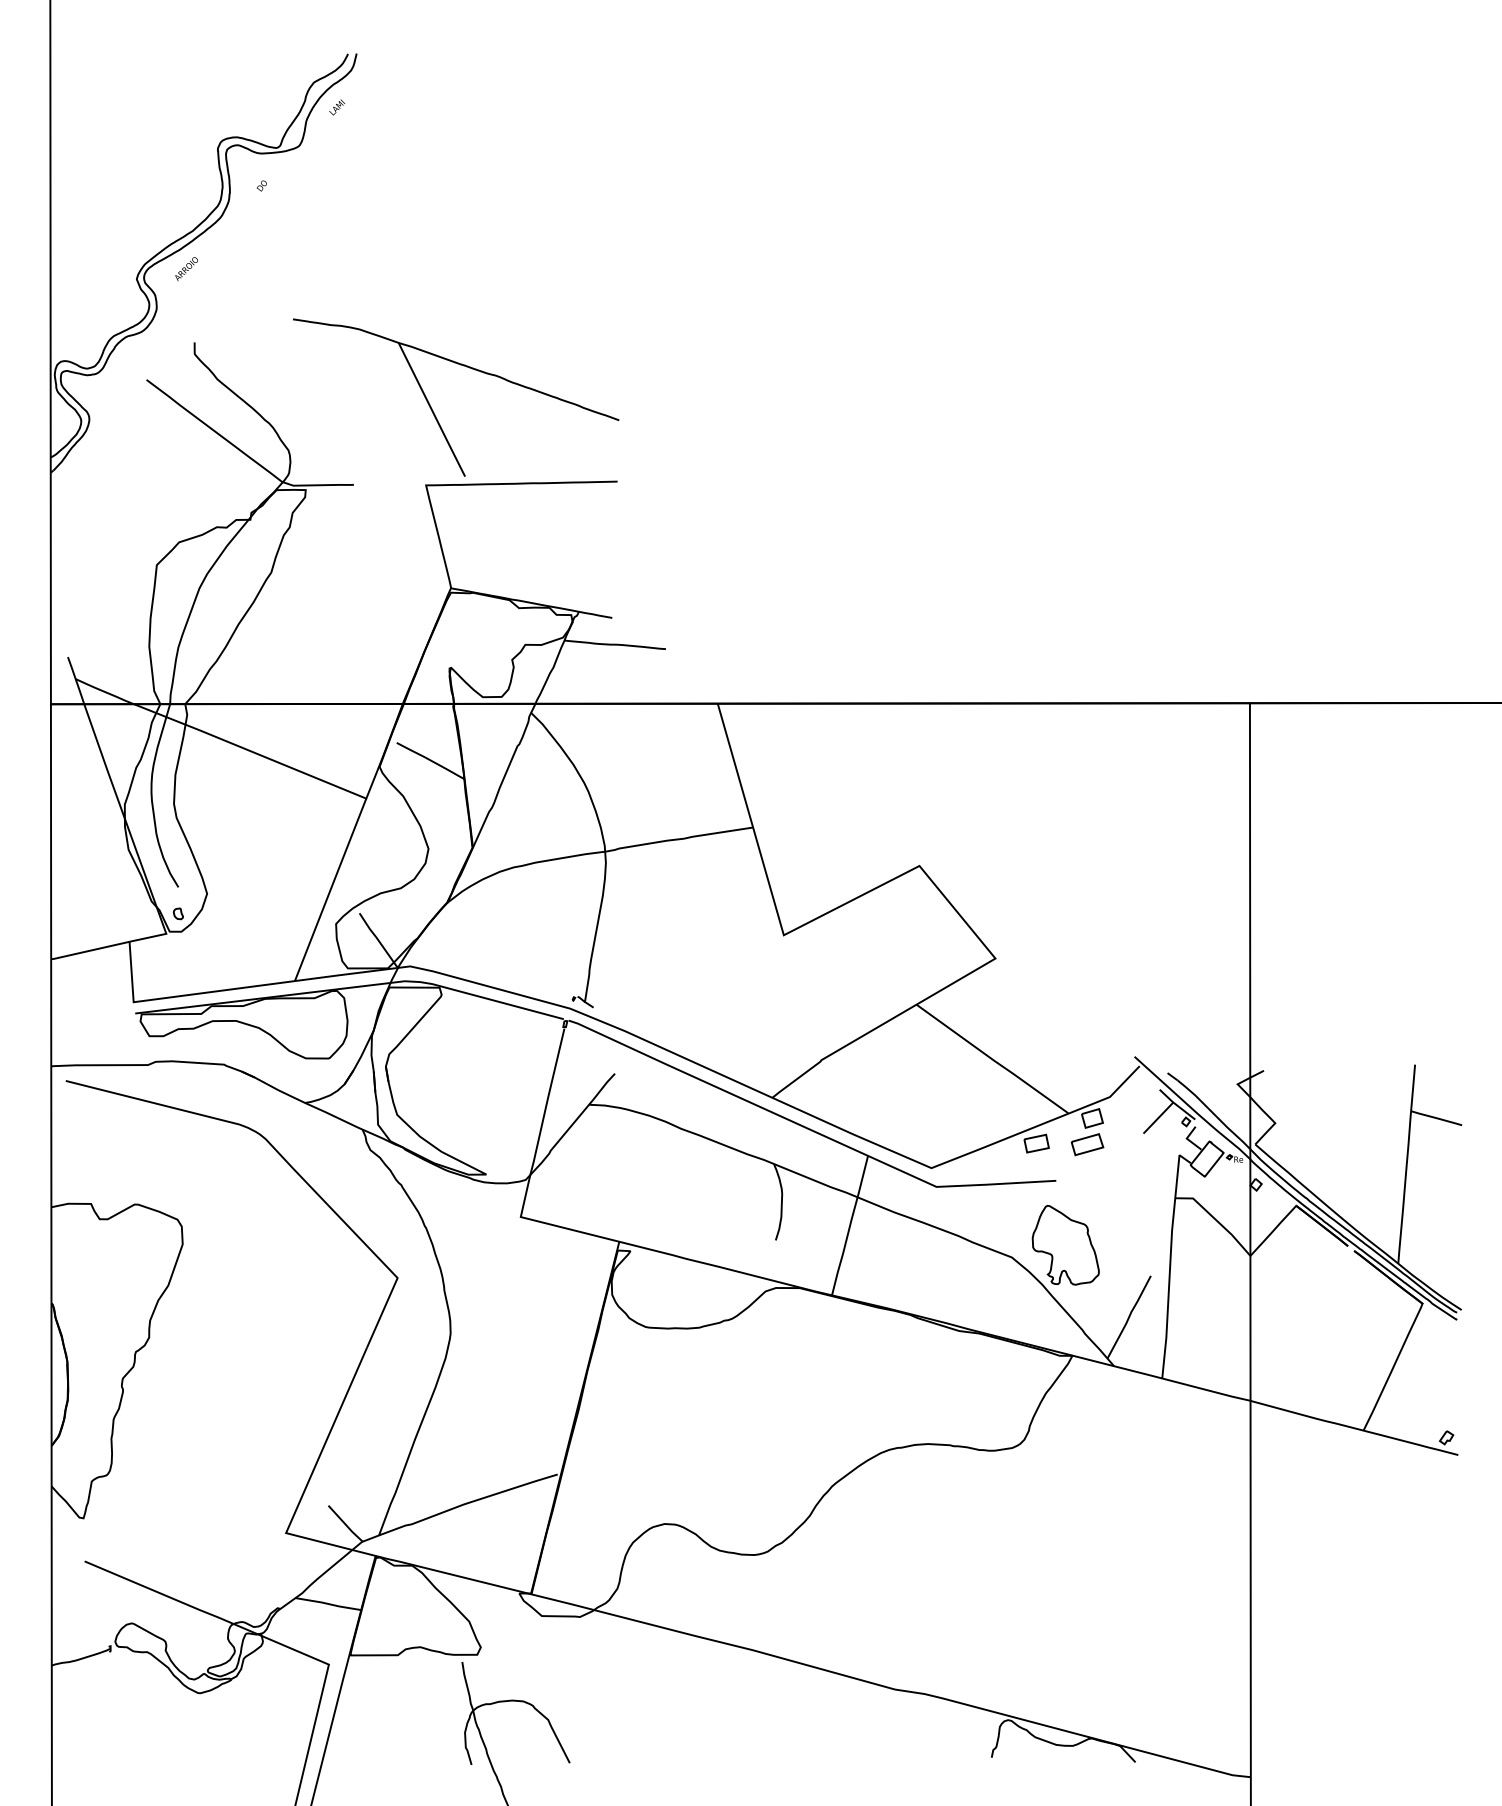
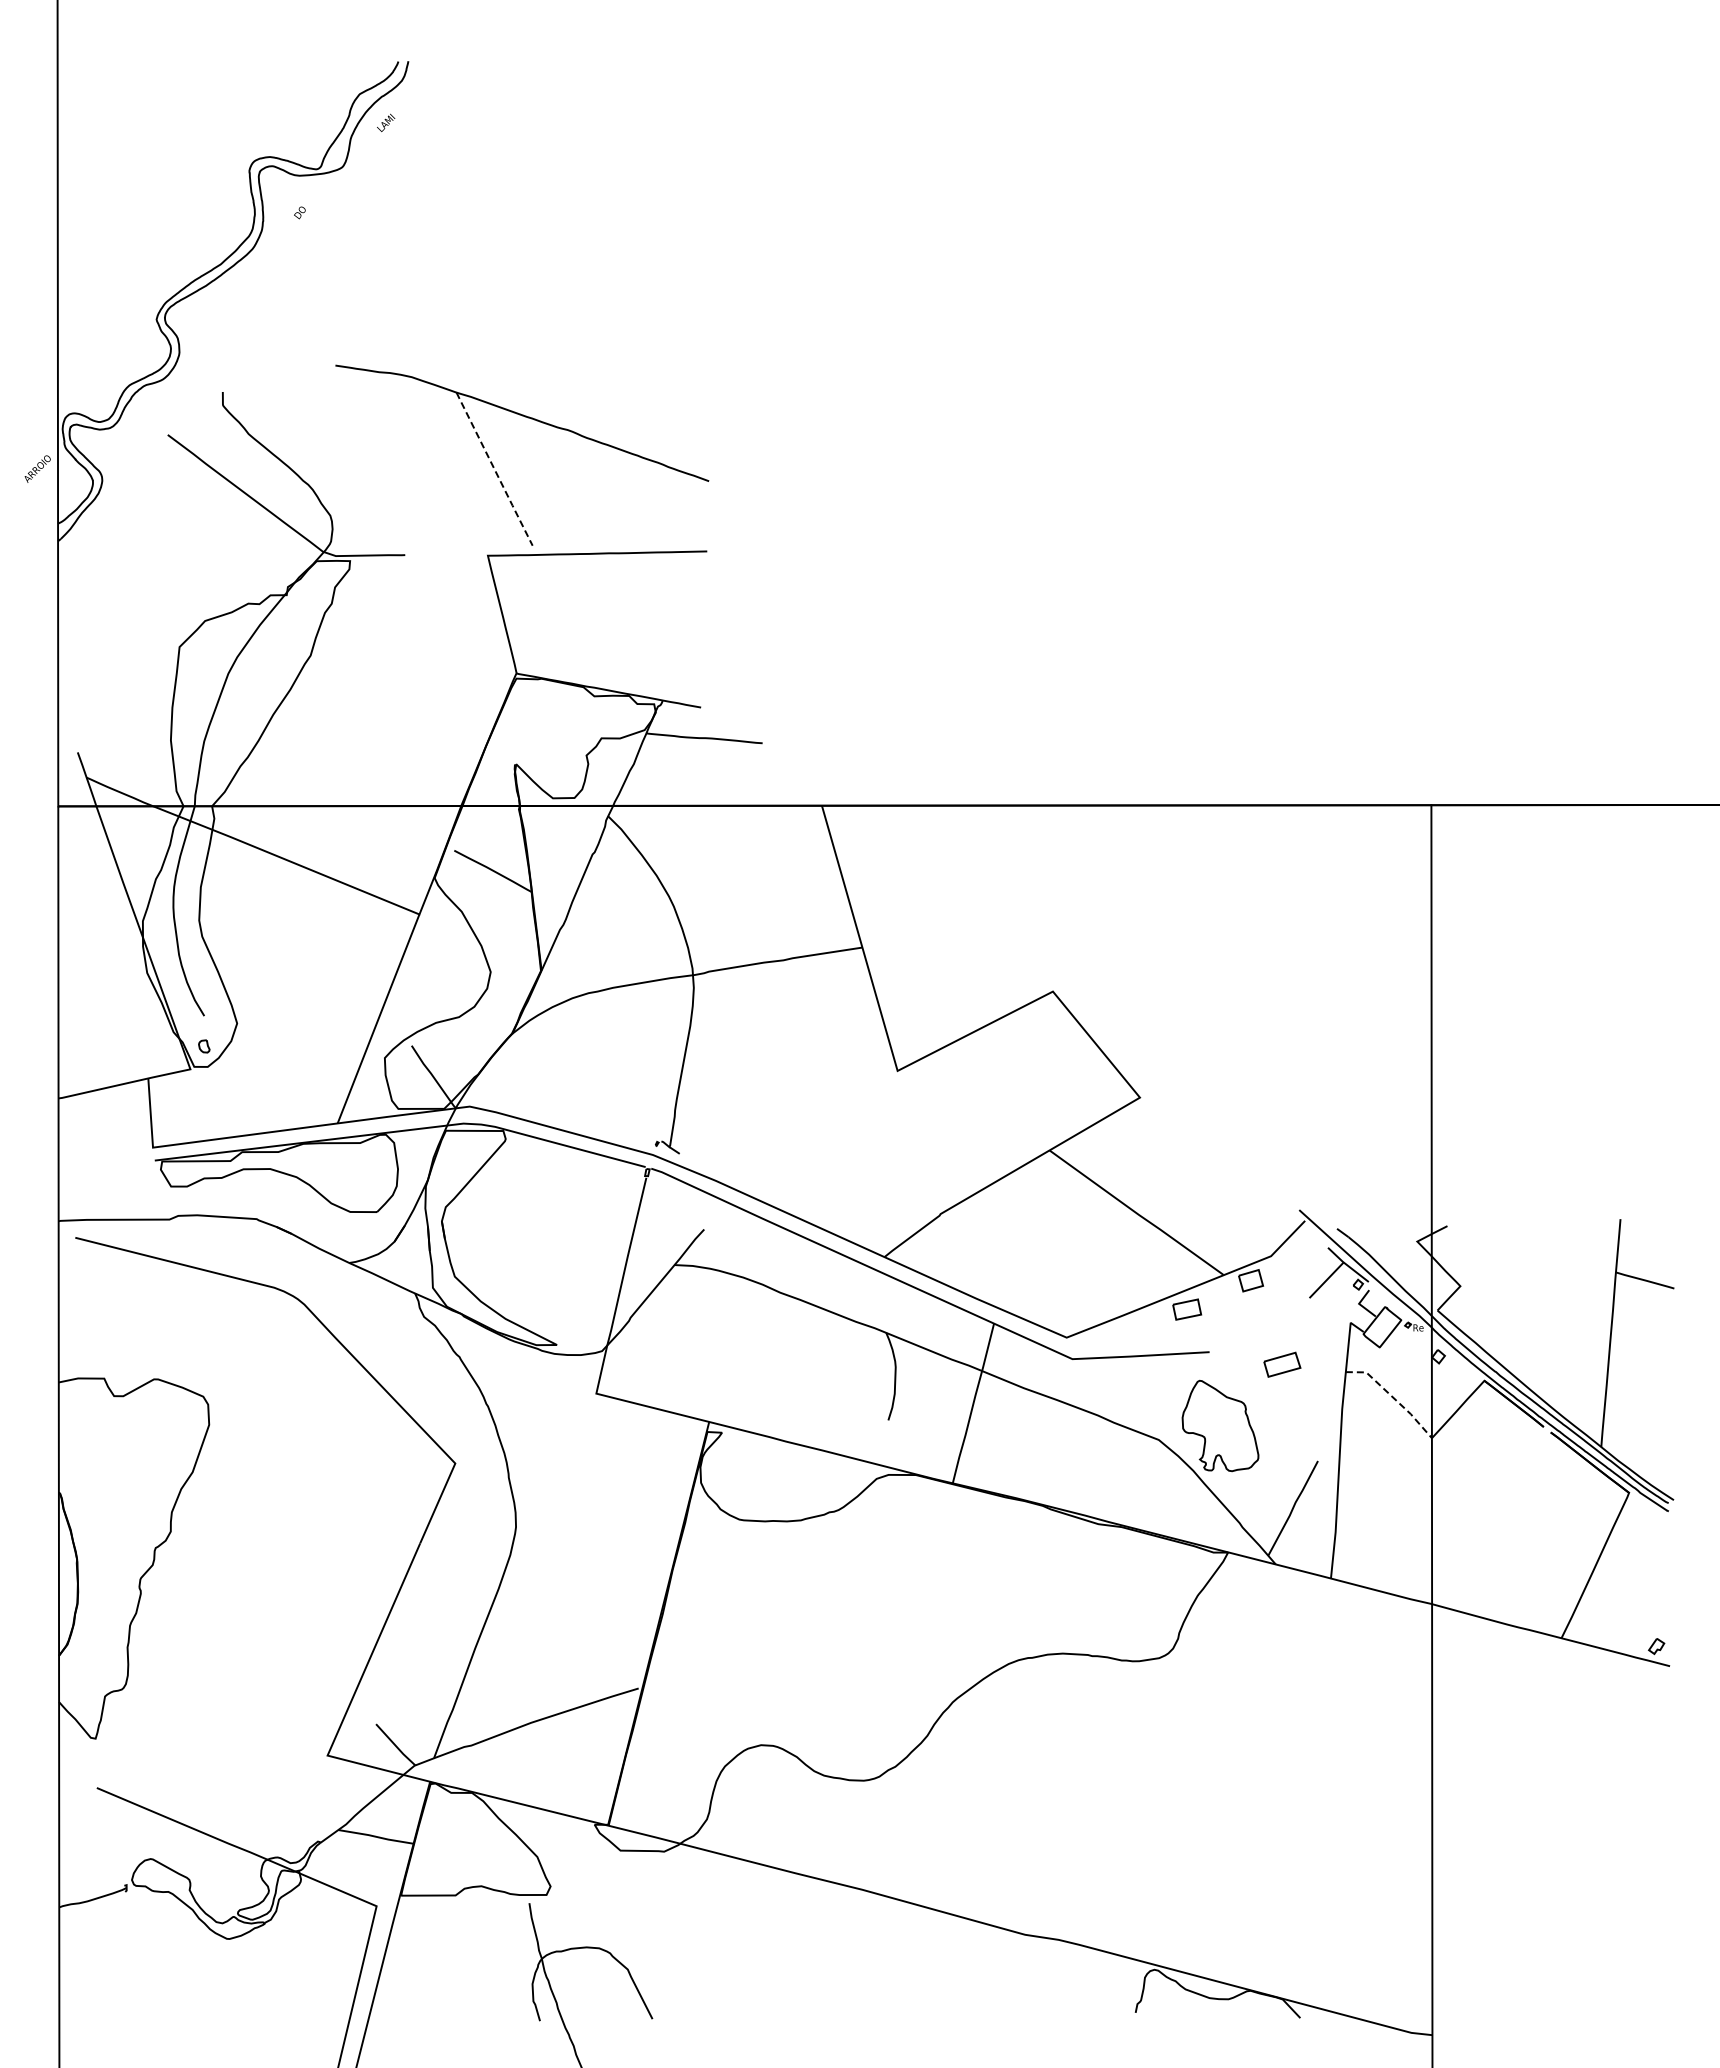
text: (186, 268) -> (37, 468), moved
line: (431, 410) -> (494, 469), solid -> dashed
part: (1087, 1144) -> (1282, 1364), moved
line: (1216, 1220) -> (1393, 1397), solid -> dashed

